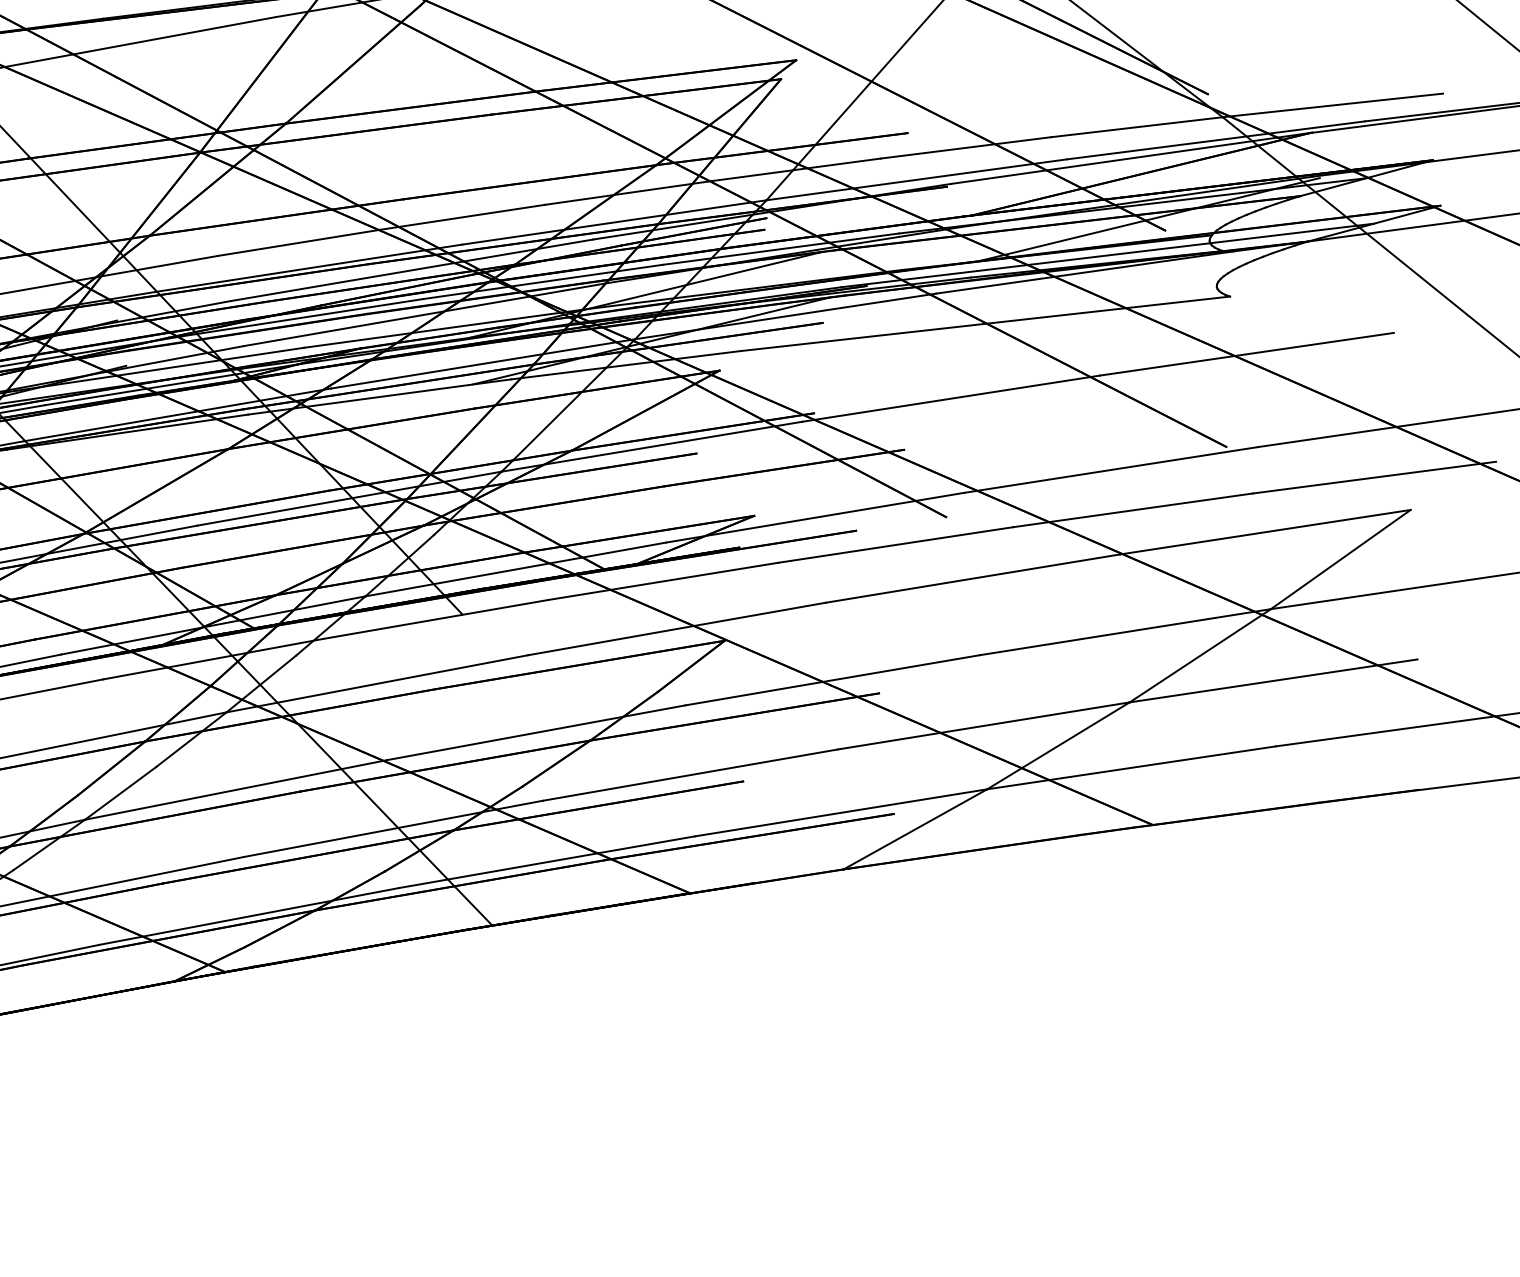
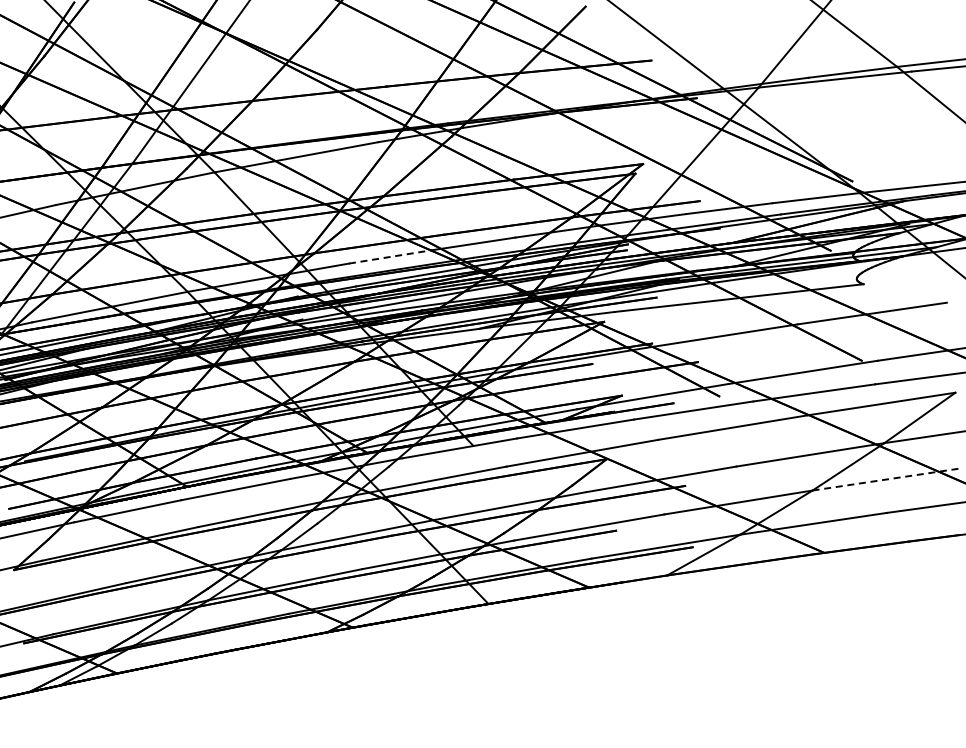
line: (299, 241) -> (390, 256), solid -> dashed
line: (1273, 680) -> (885, 479), solid -> dashed

